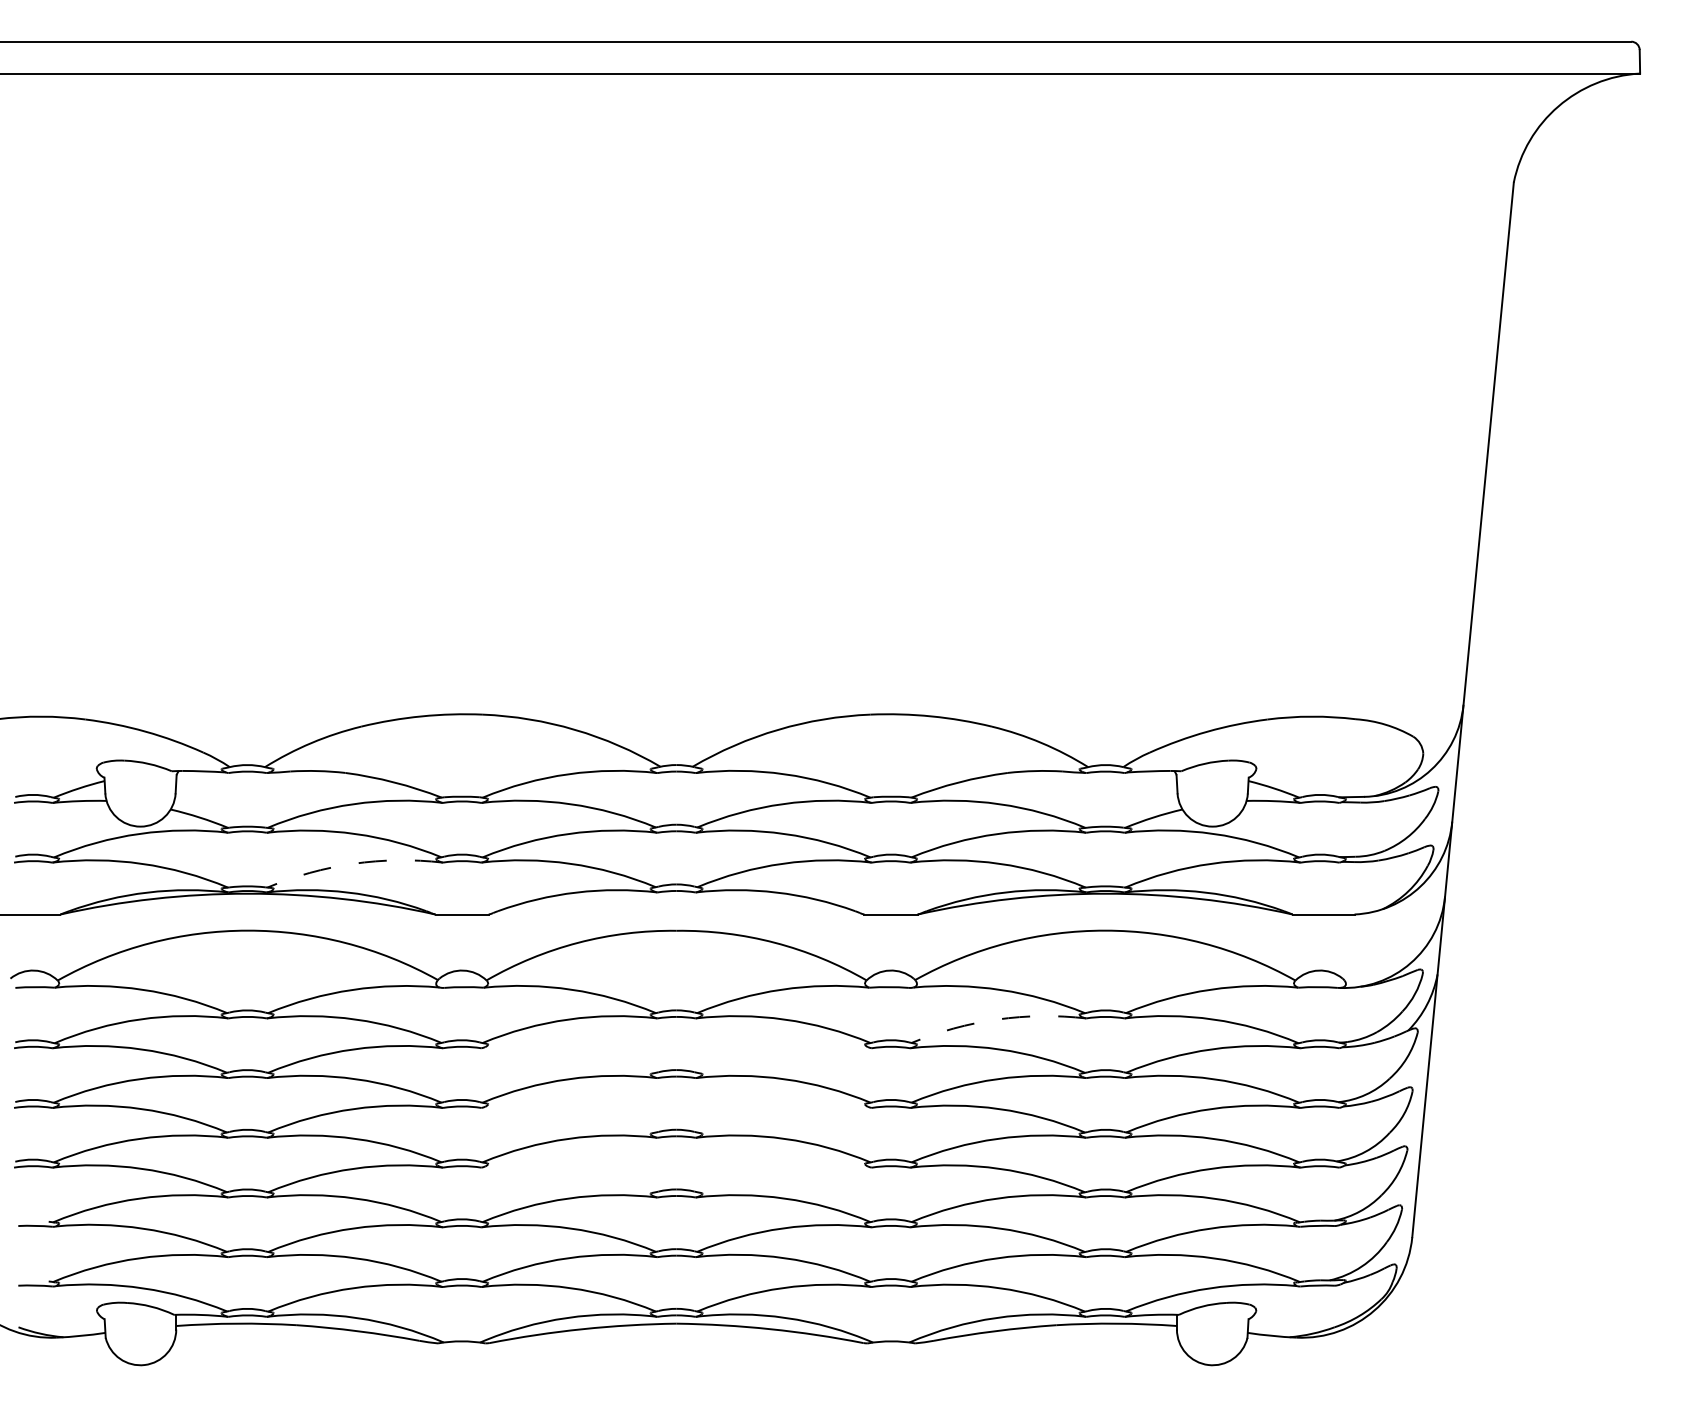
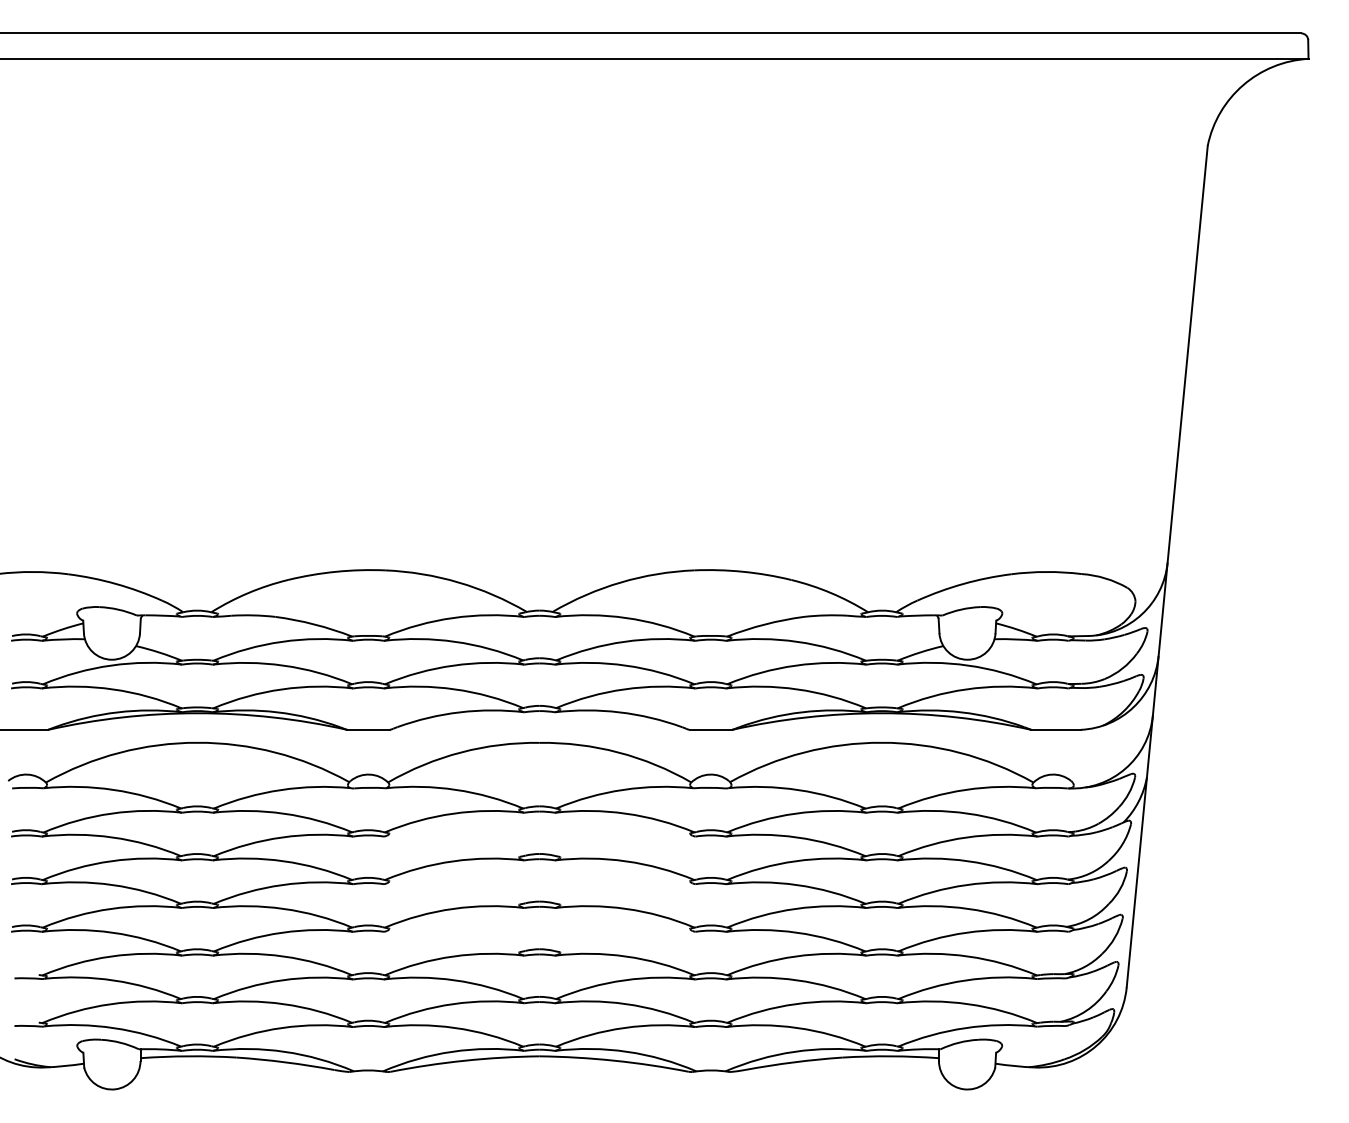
arc: (354, 863) -> (282, 689), dashed -> solid
arc: (997, 1019) -> (795, 813), dashed -> solid

